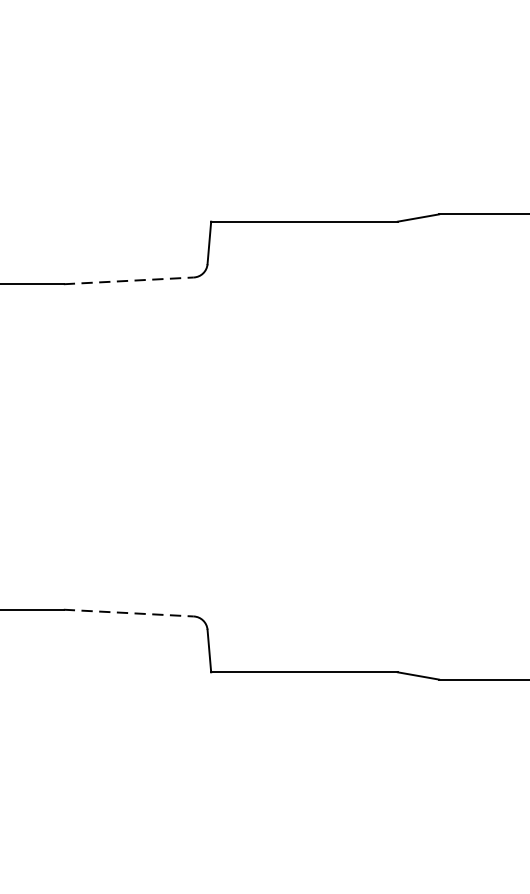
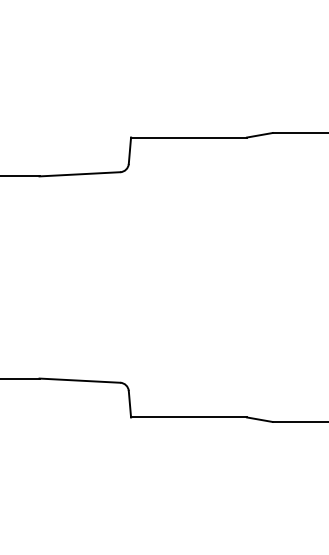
line: (129, 281) -> (80, 174), dashed -> solid
line: (129, 612) -> (80, 380), dashed -> solid

